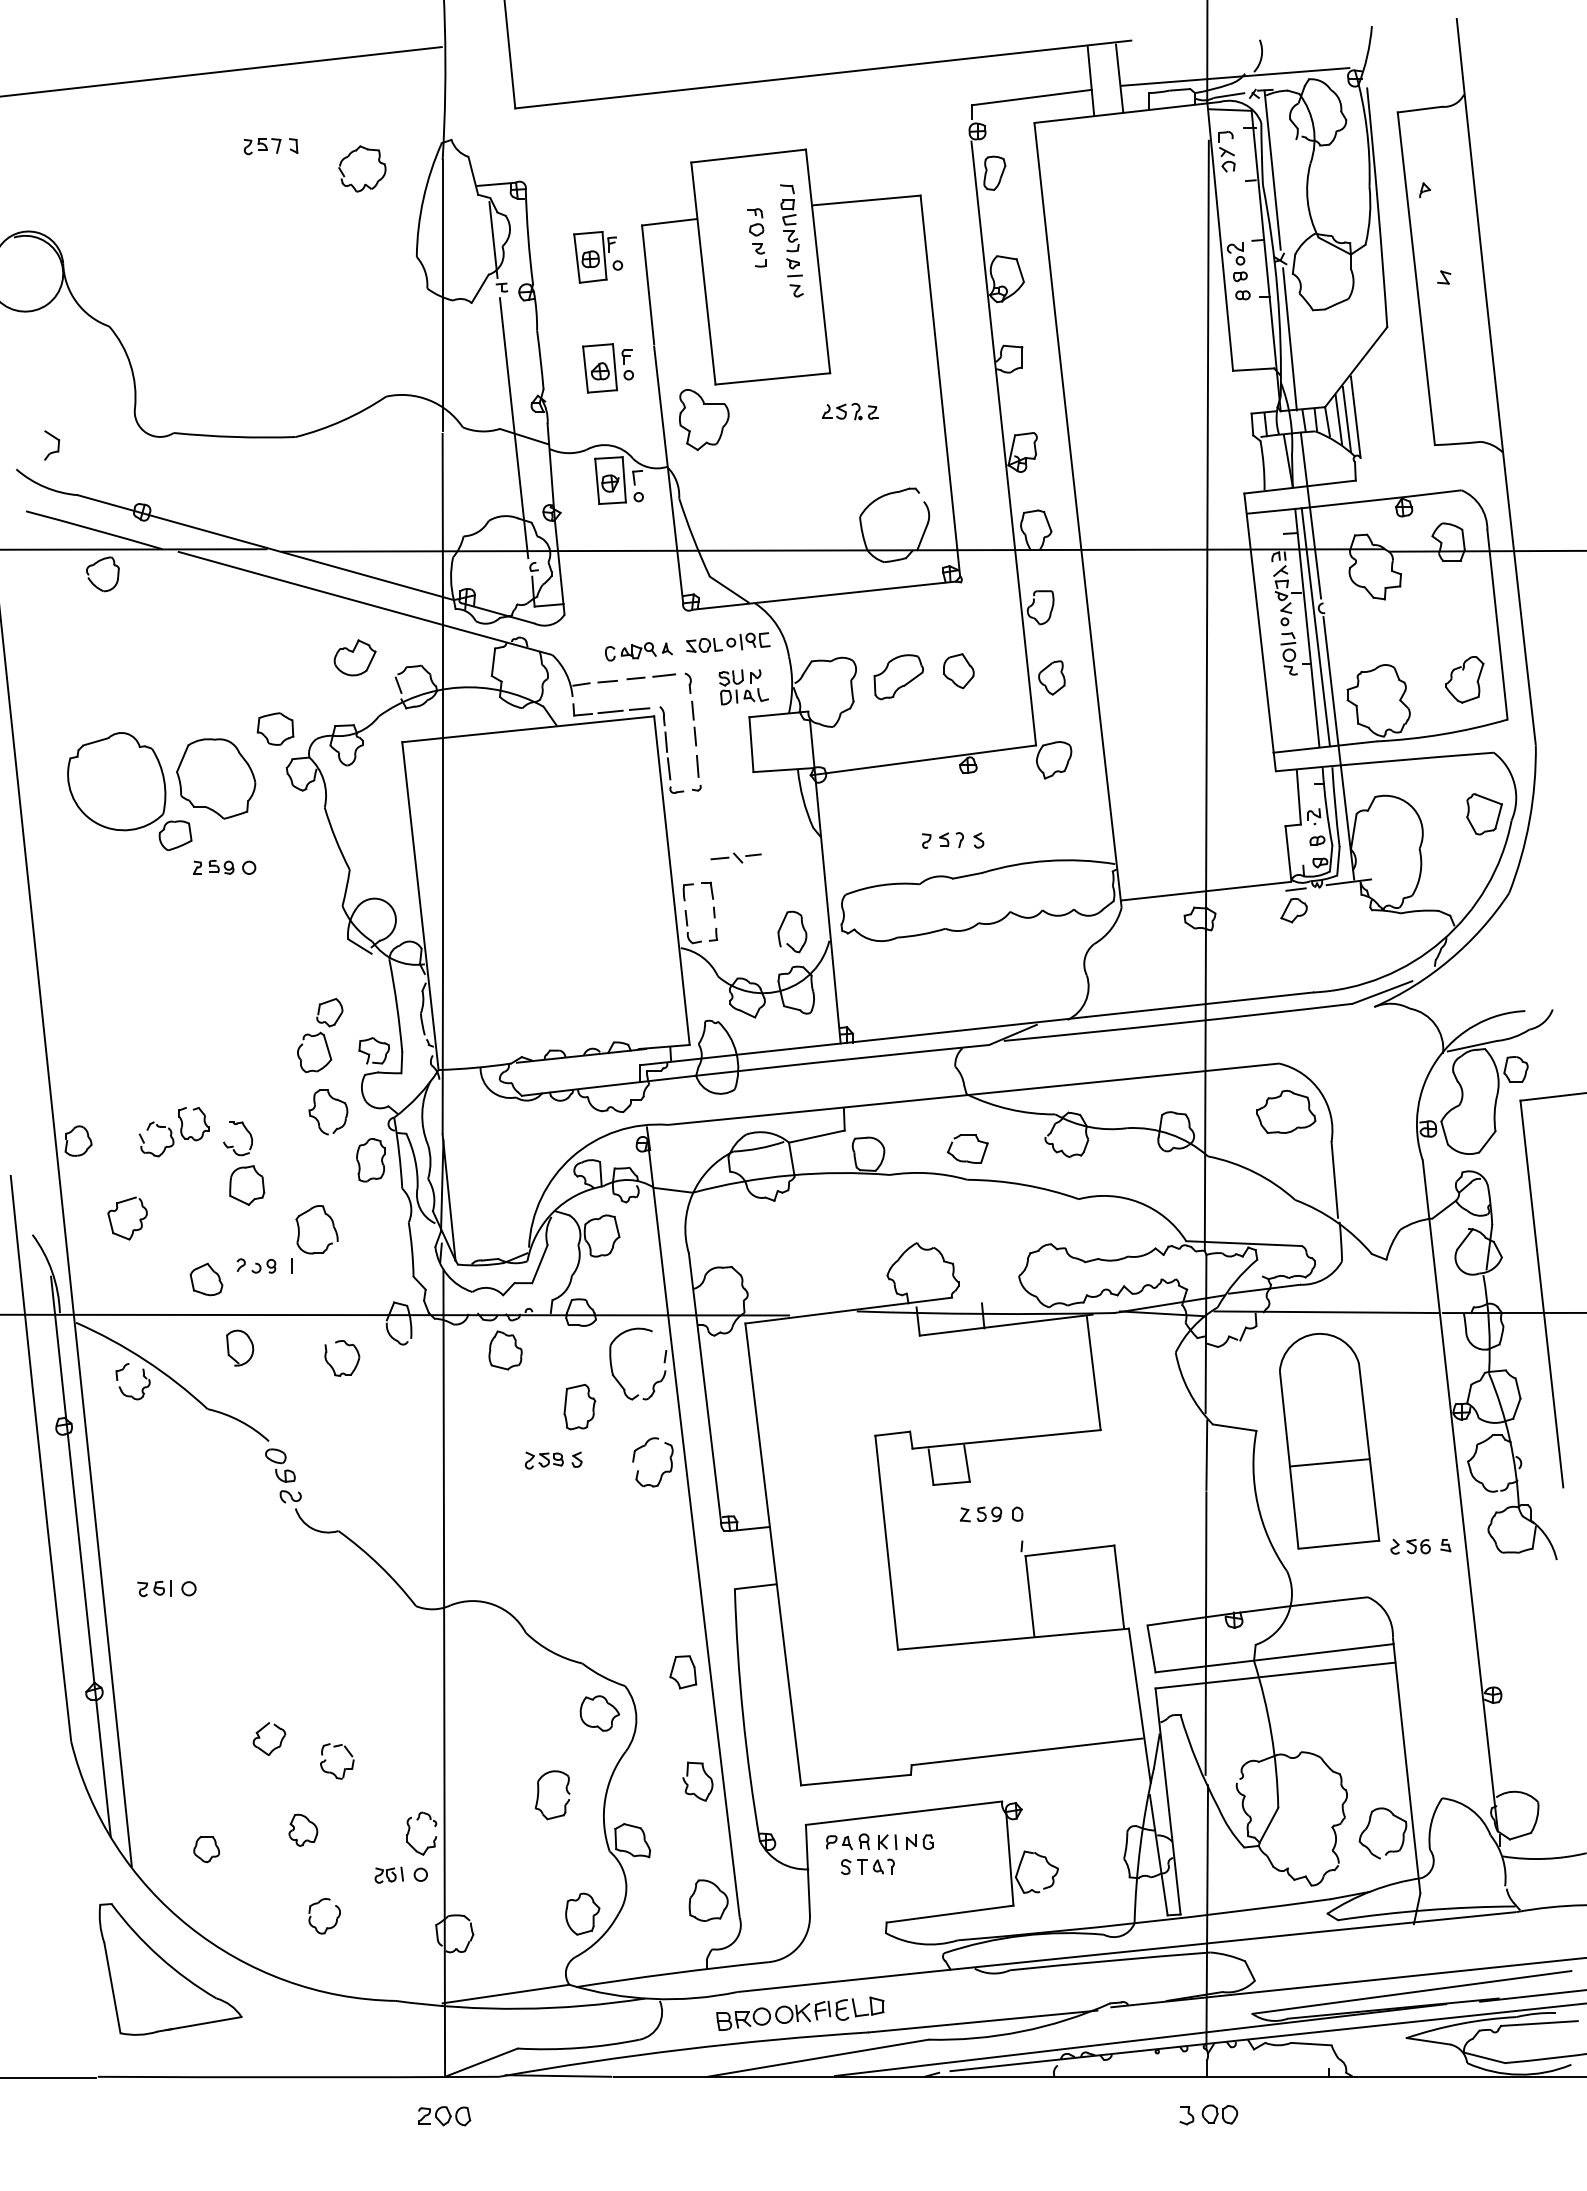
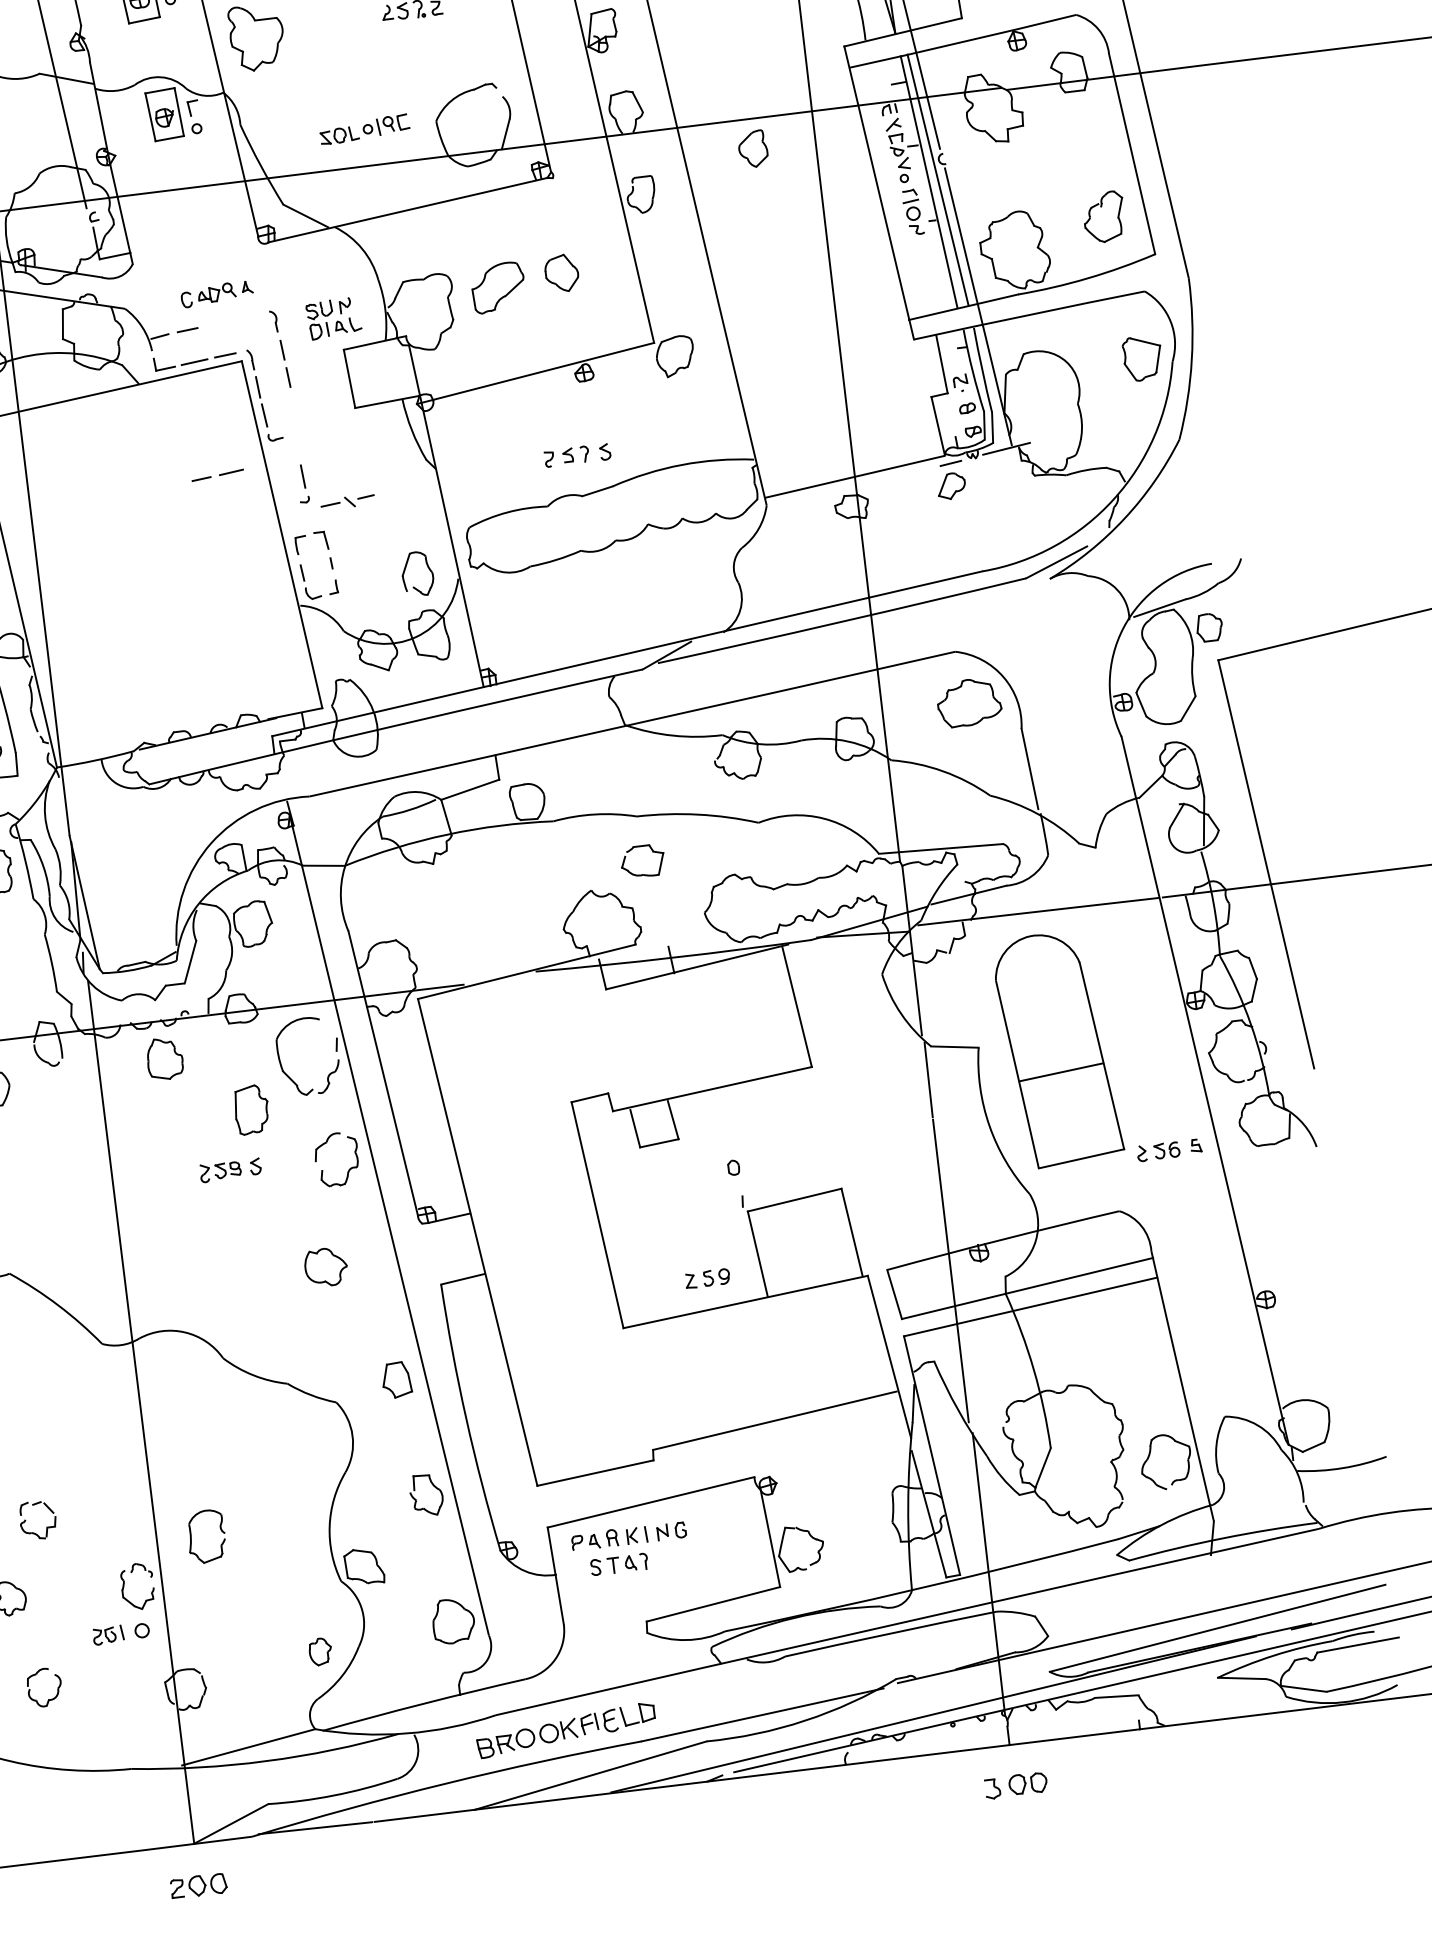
part: (728, 642) -> (364, 129), moved
line: (652, 676) -> (219, 474), moved
part: (1051, 677) -> (752, 148), moved
part: (696, 773) -> (302, 484), moved
part: (967, 1160) -> (643, 873), moved
part: (980, 1514) -> (707, 1278), moved
part: (599, 1713) -> (325, 1267), moved
part: (539, 1793) -> (192, 1536), moved
part: (582, 1913) -> (320, 1651), size x0.6

